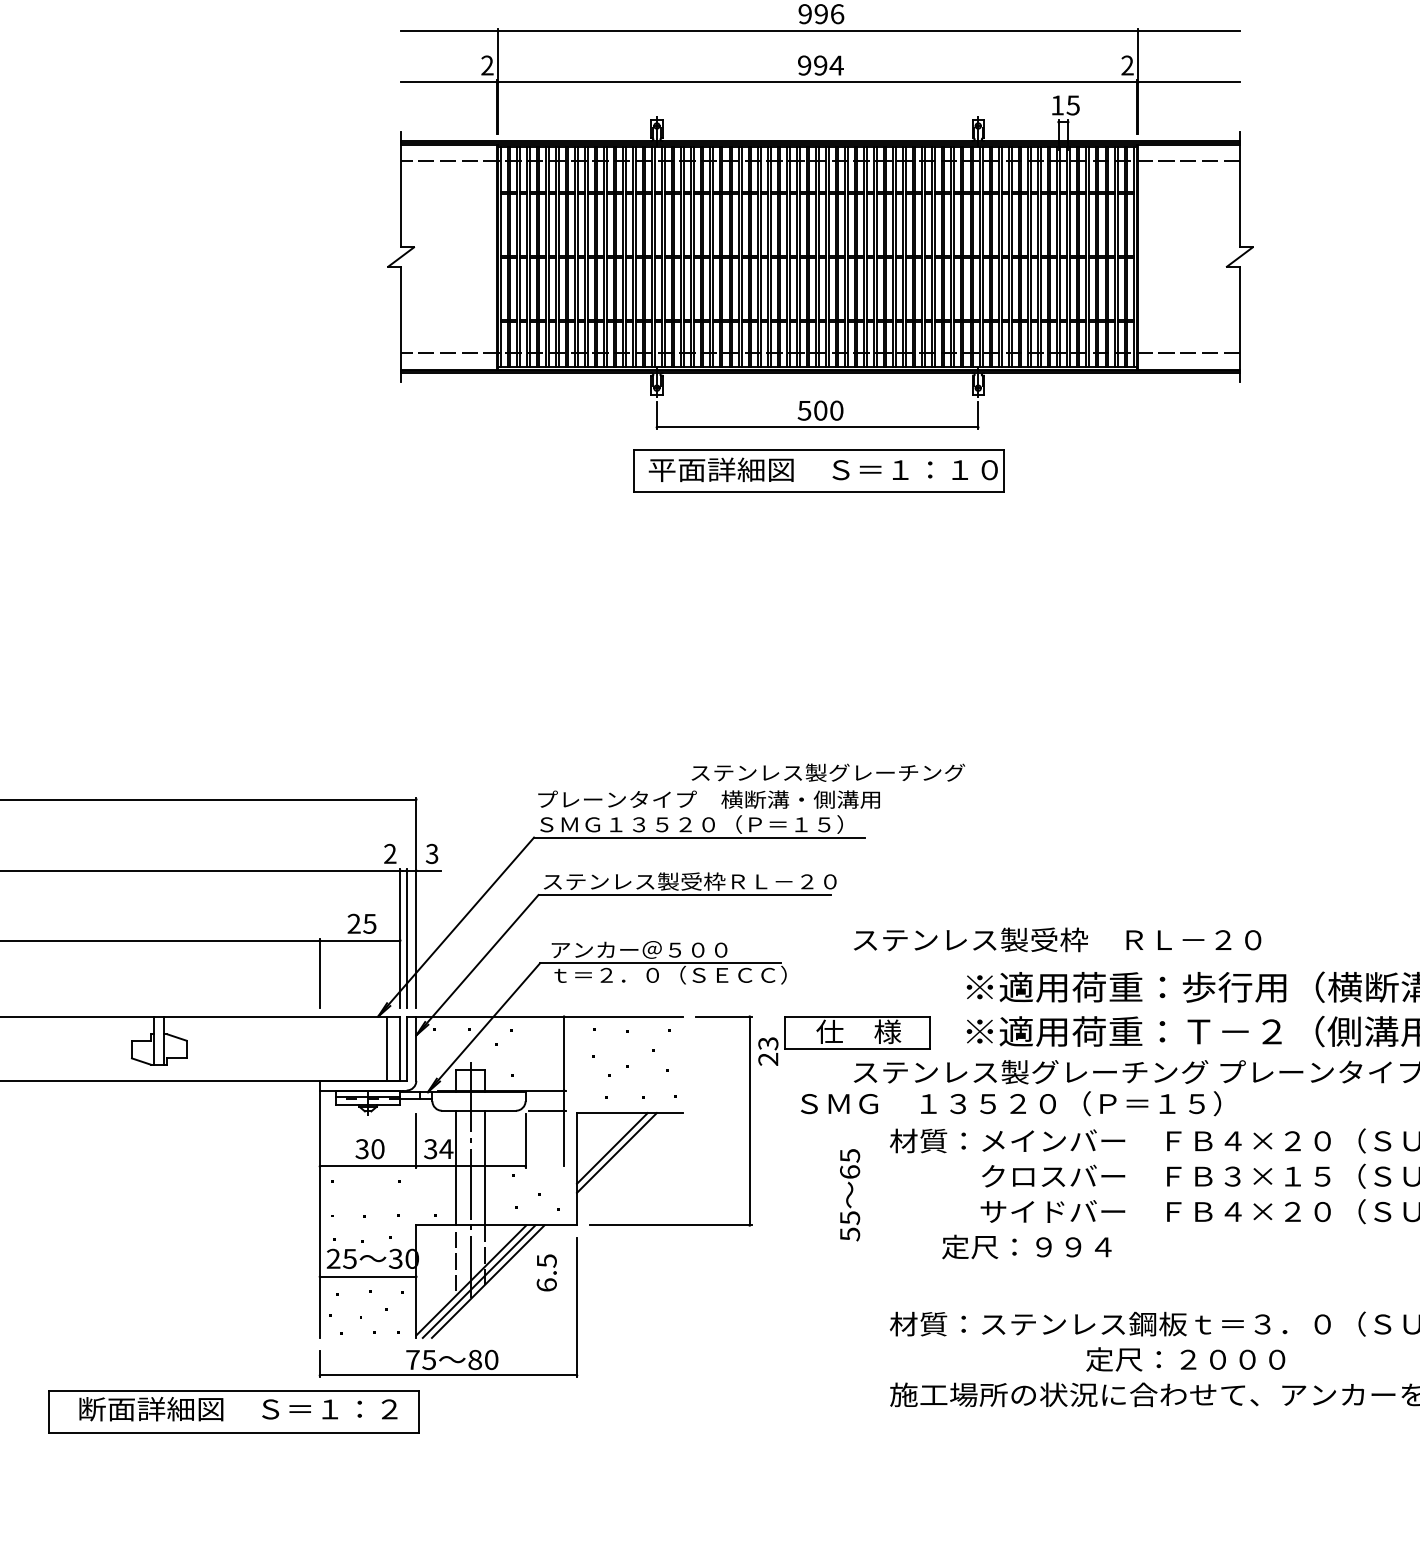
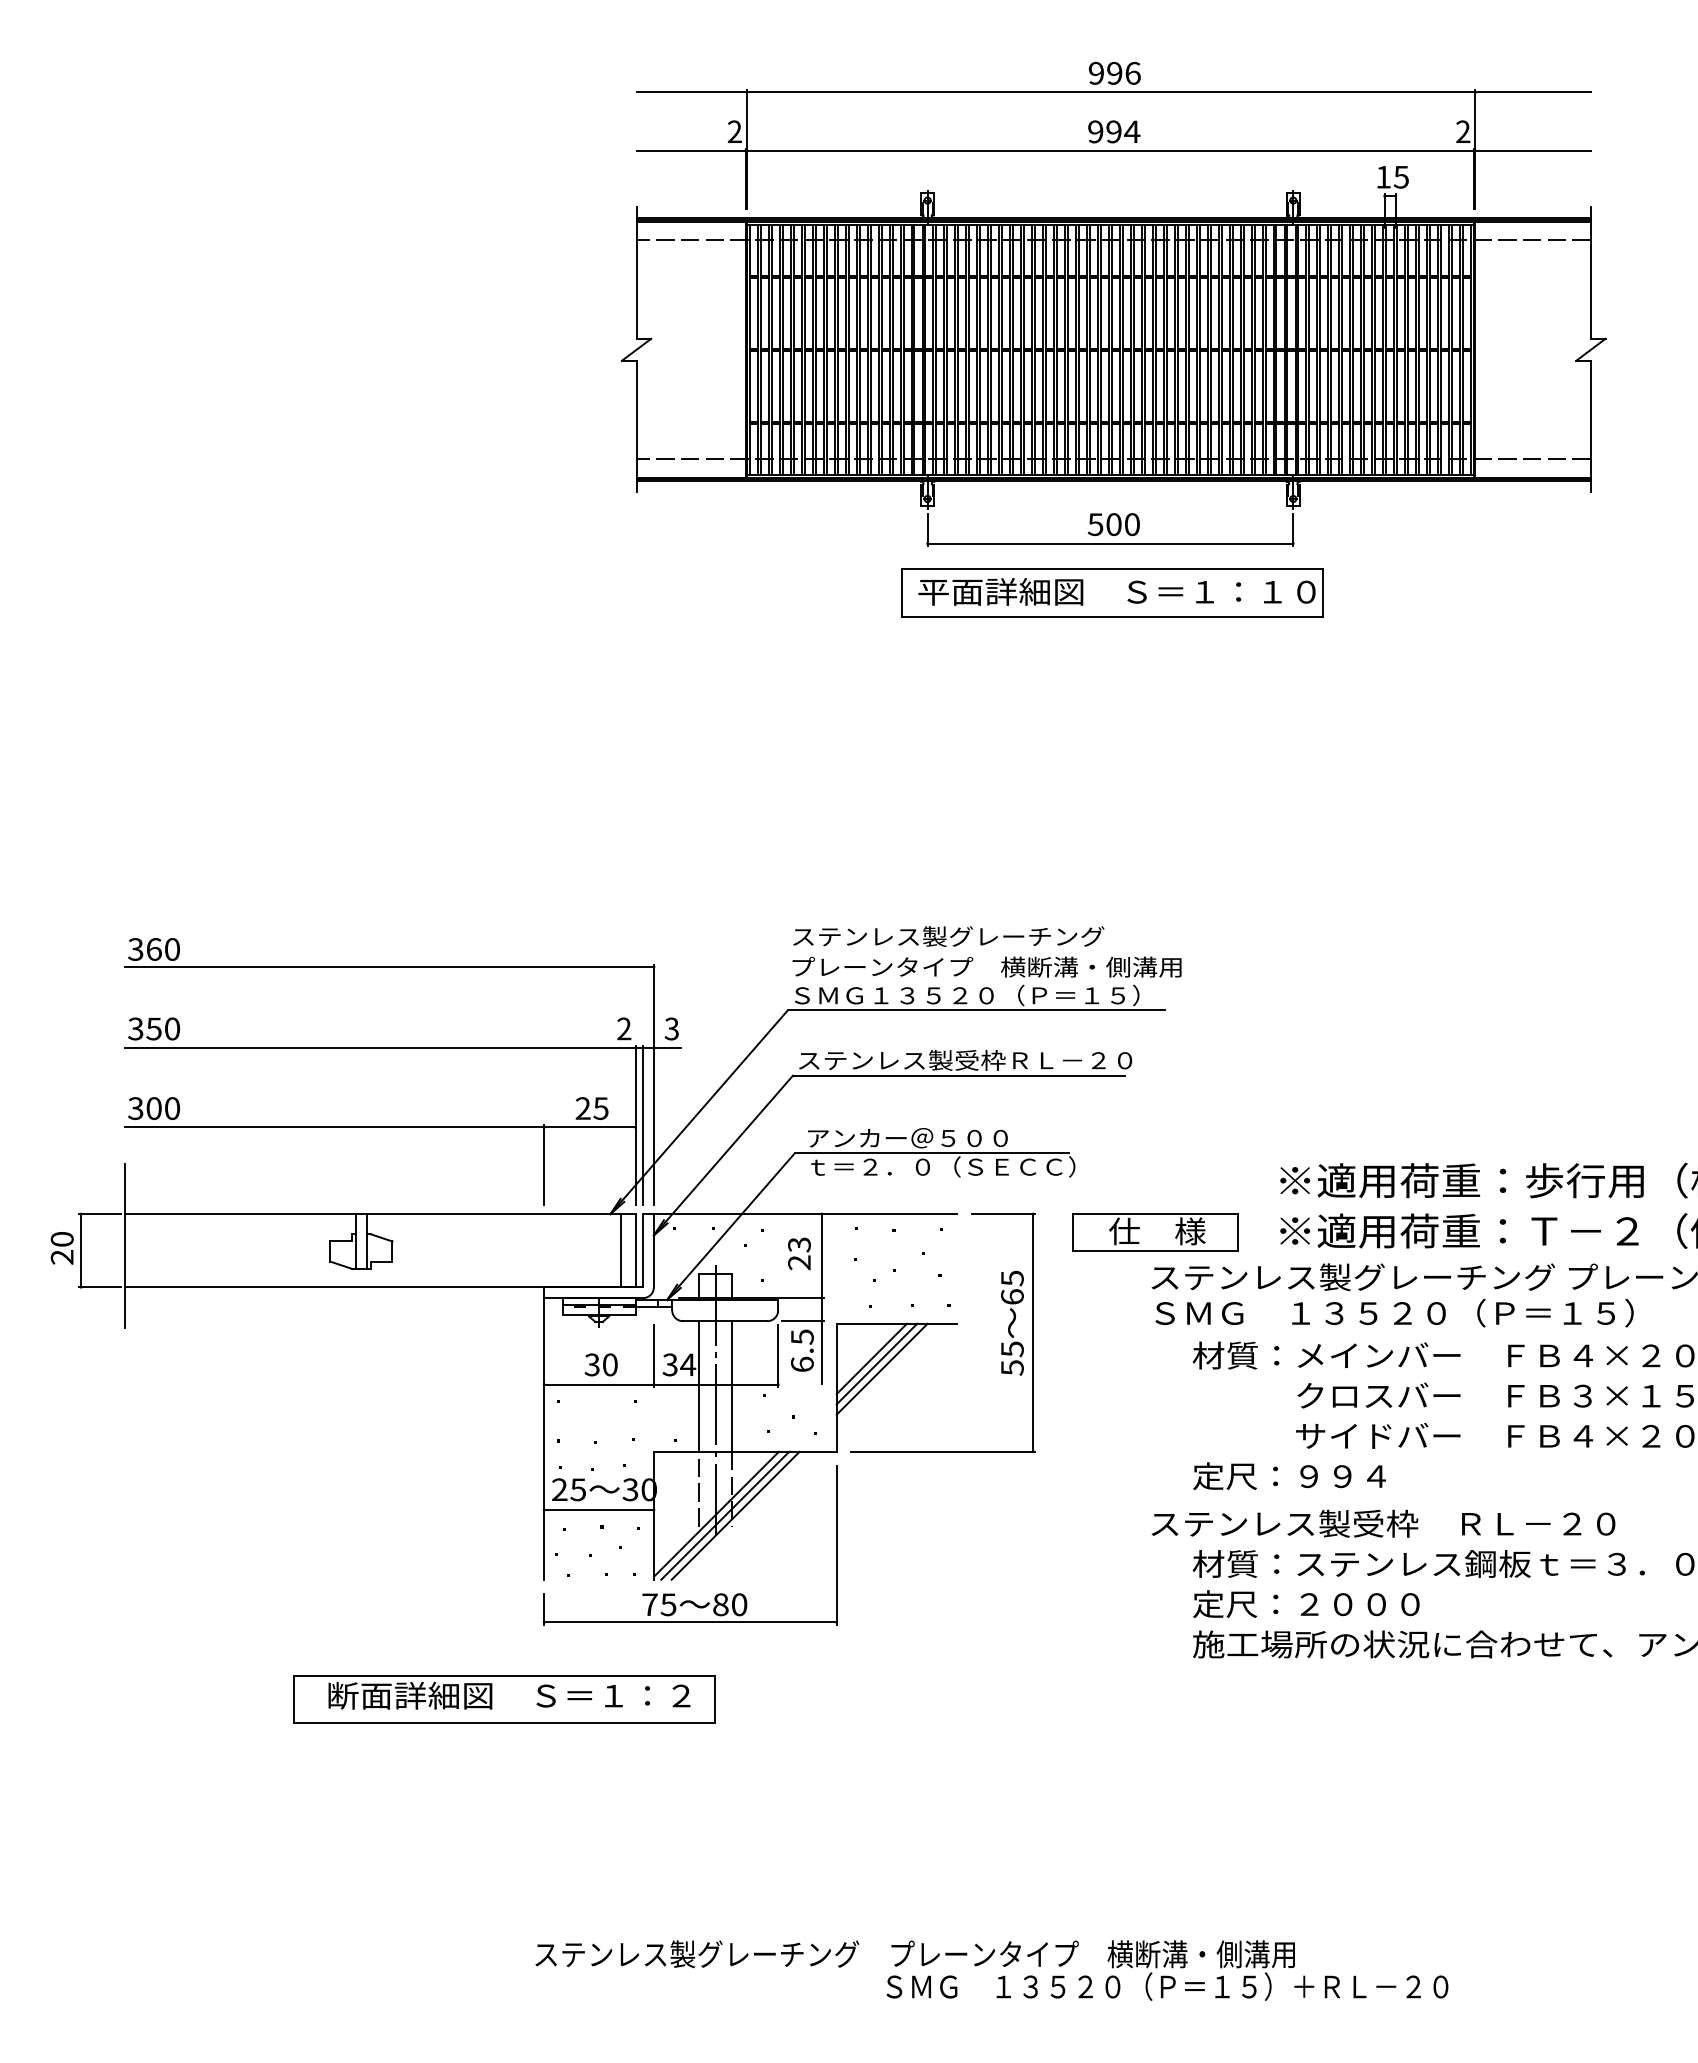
text: (828, 772) -> (948, 936), moved
text: (1057, 939) -> (1383, 1523), moved
text: (768, 1051) -> (799, 1253), moved
text: (1010, 1103) -> (1394, 1313), moved
line: (607, 1143) -> (871, 1358), added
text: (850, 1194) -> (1012, 1322), moved
text: (1026, 1247) -> (1289, 1476), moved
text: (546, 1272) -> (802, 1350), moved
text: (1185, 1358) -> (1306, 1603), moved
part: (234, 1412) -> (504, 1699), moved

